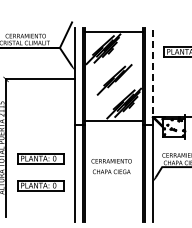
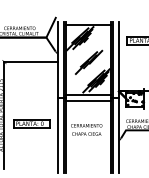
line: (152, 76) -> (118, 59), dashed -> solid
line: (113, 128) -> (88, 100), added
part: (40, 185) -> (31, 144), removed

